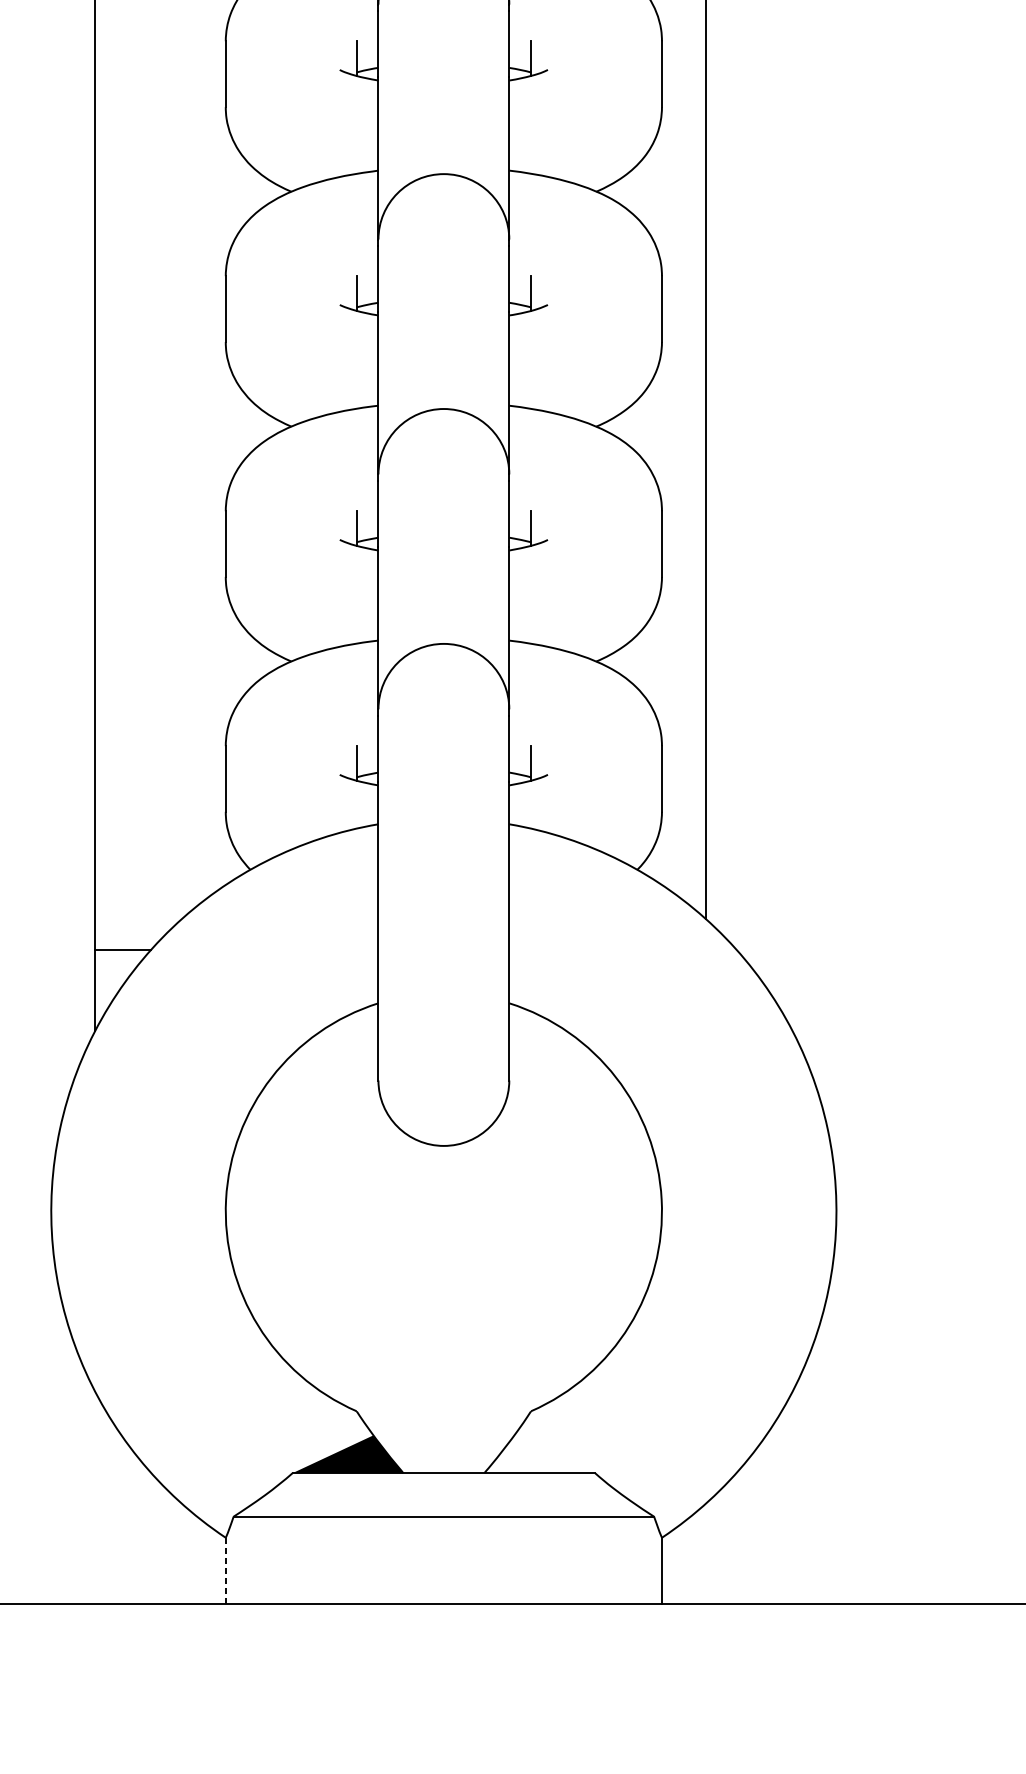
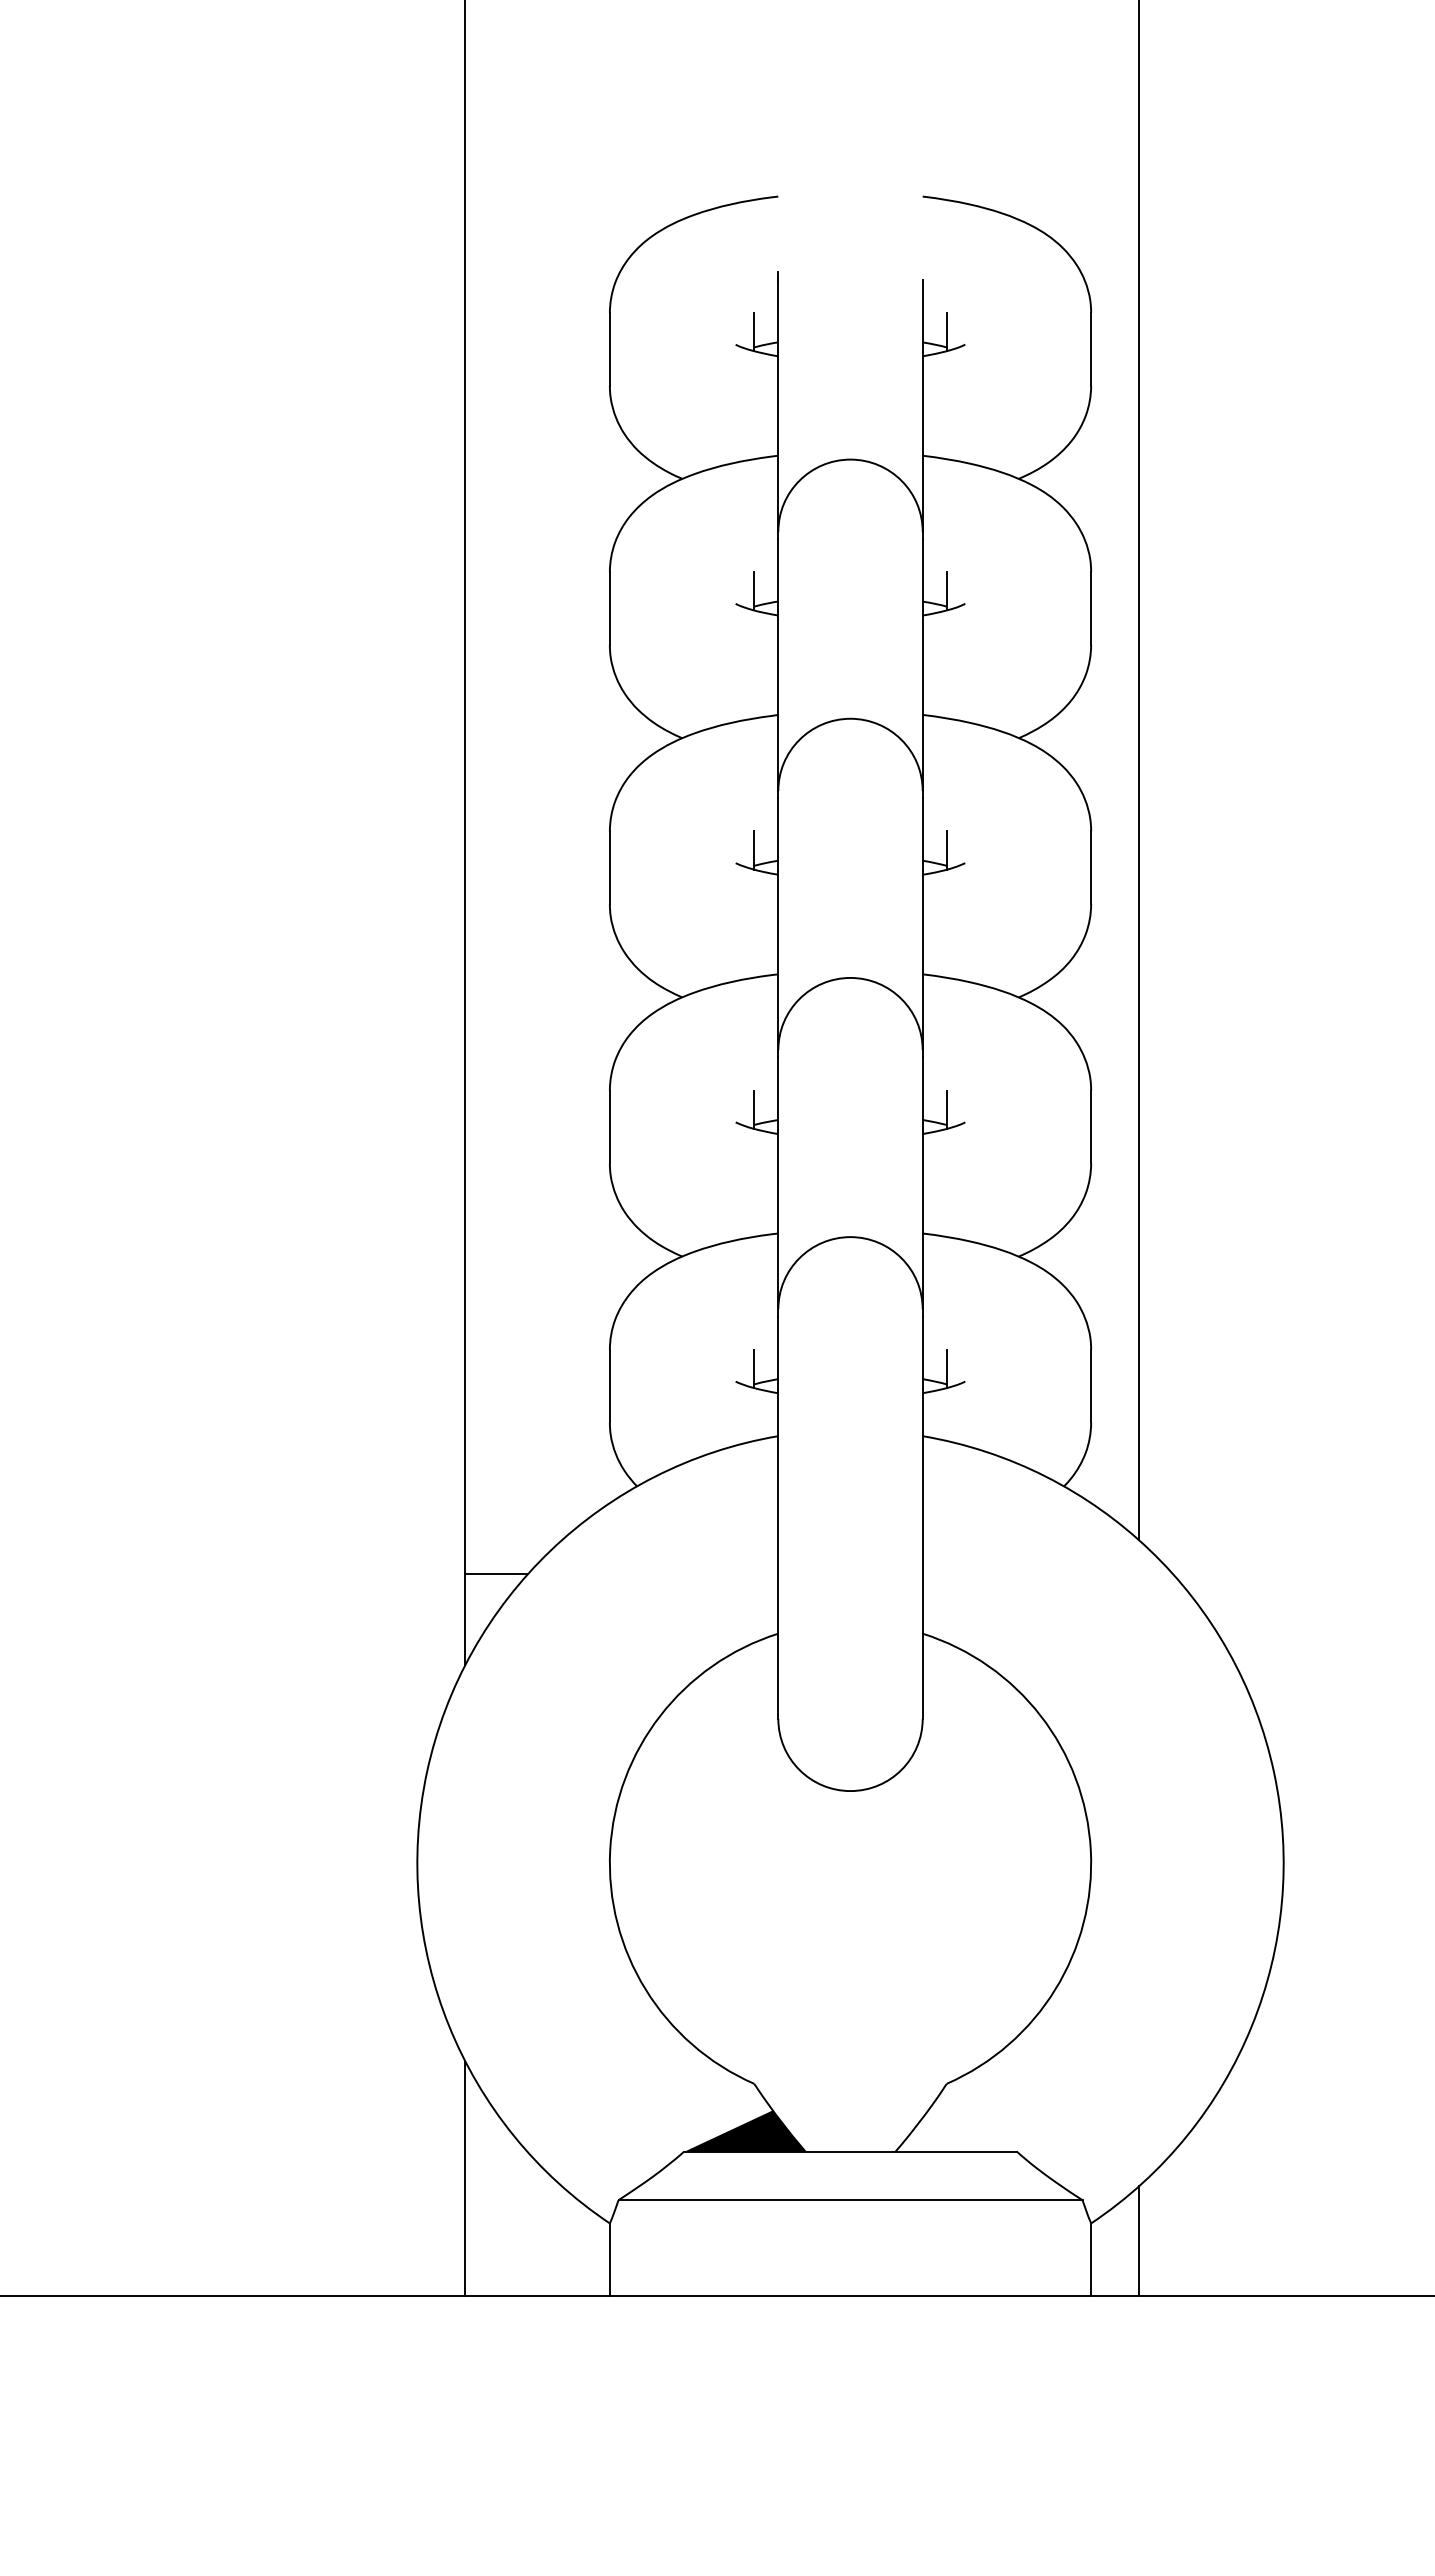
line: (94, 1497) -> (465, 2178), added
line: (705, 1554) -> (1139, 2241), added
line: (225, 1570) -> (609, 2259), dashed -> solid

